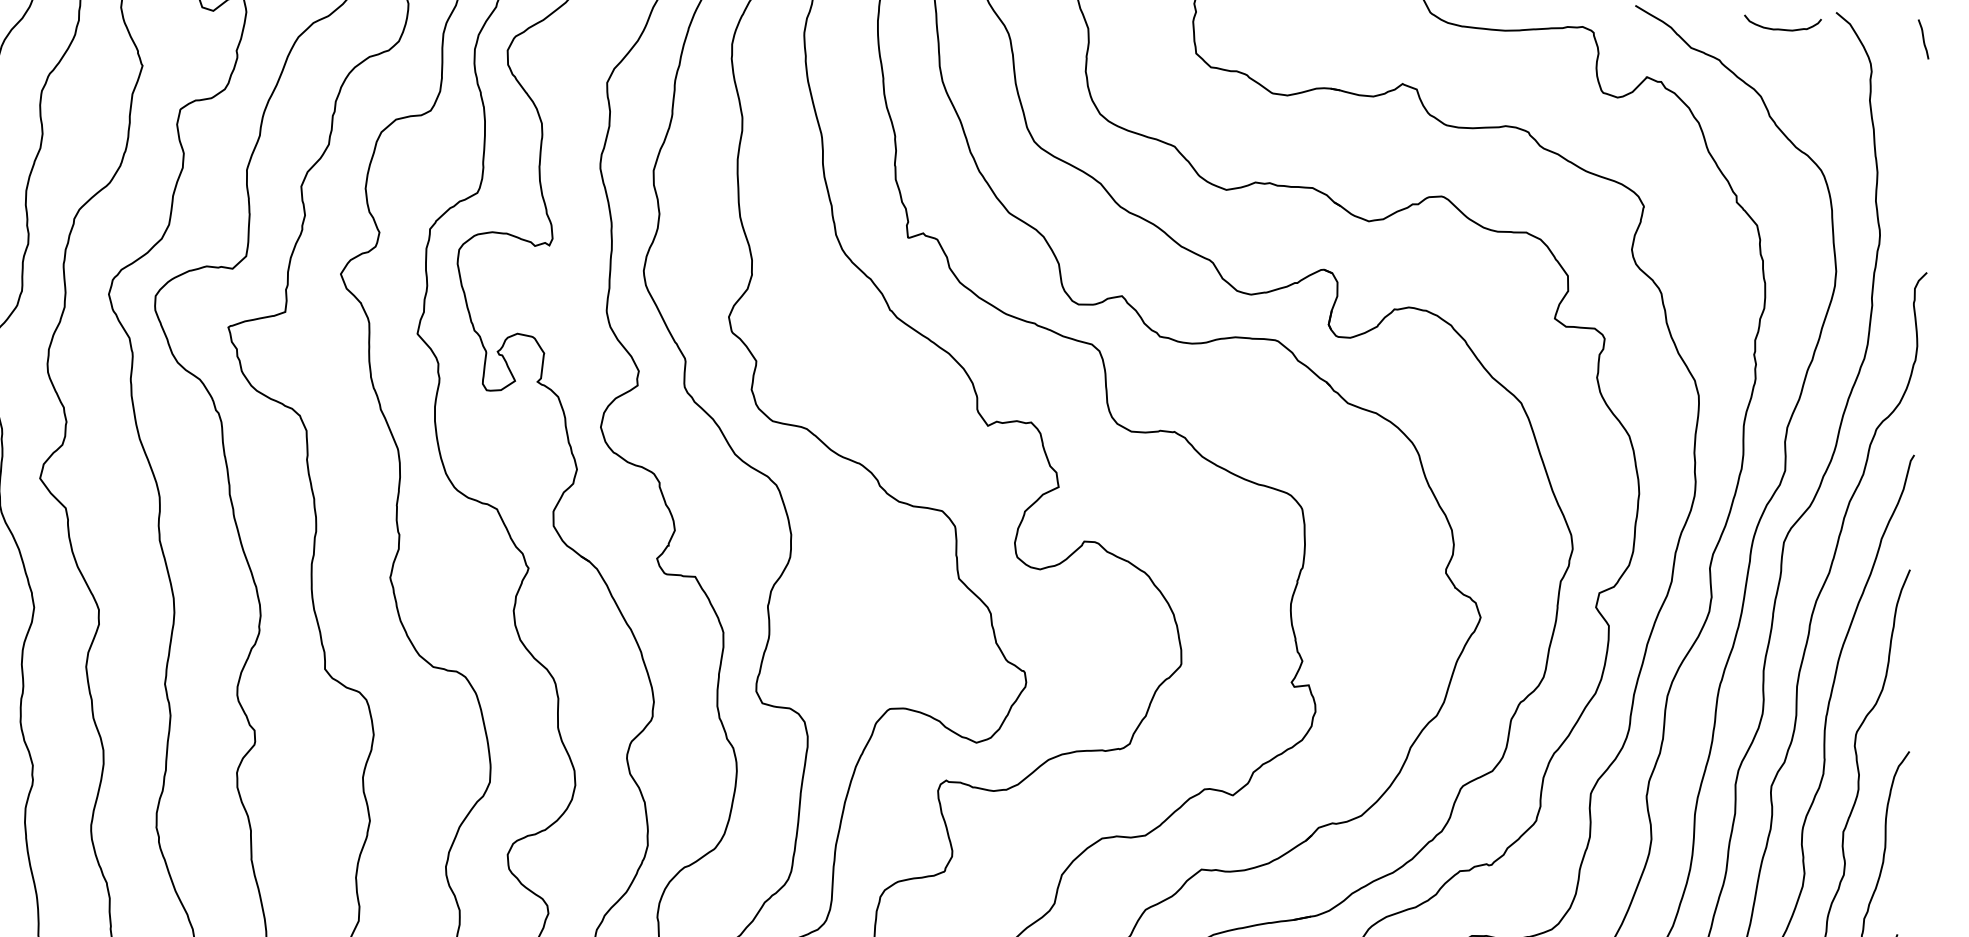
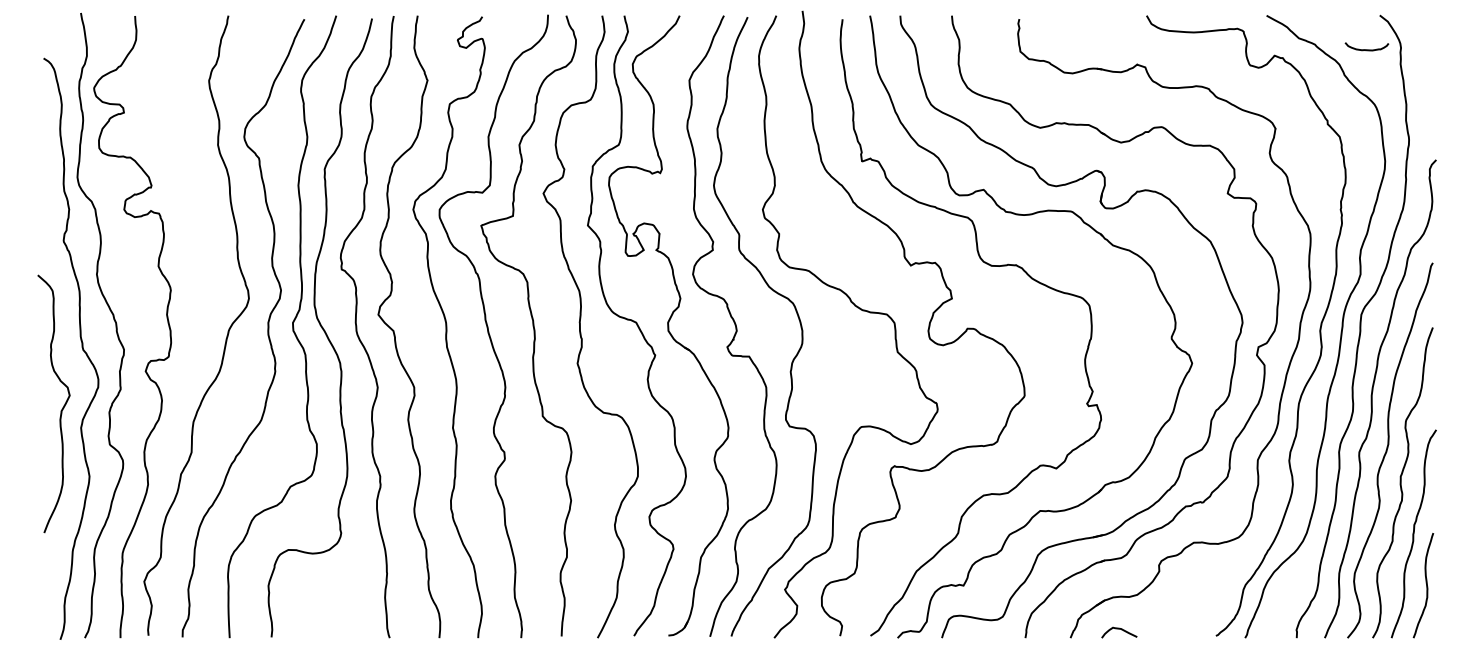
curve: (1781, 28) -> (1366, 49), moved
line: (1923, 38) -> (1429, 28), removed

